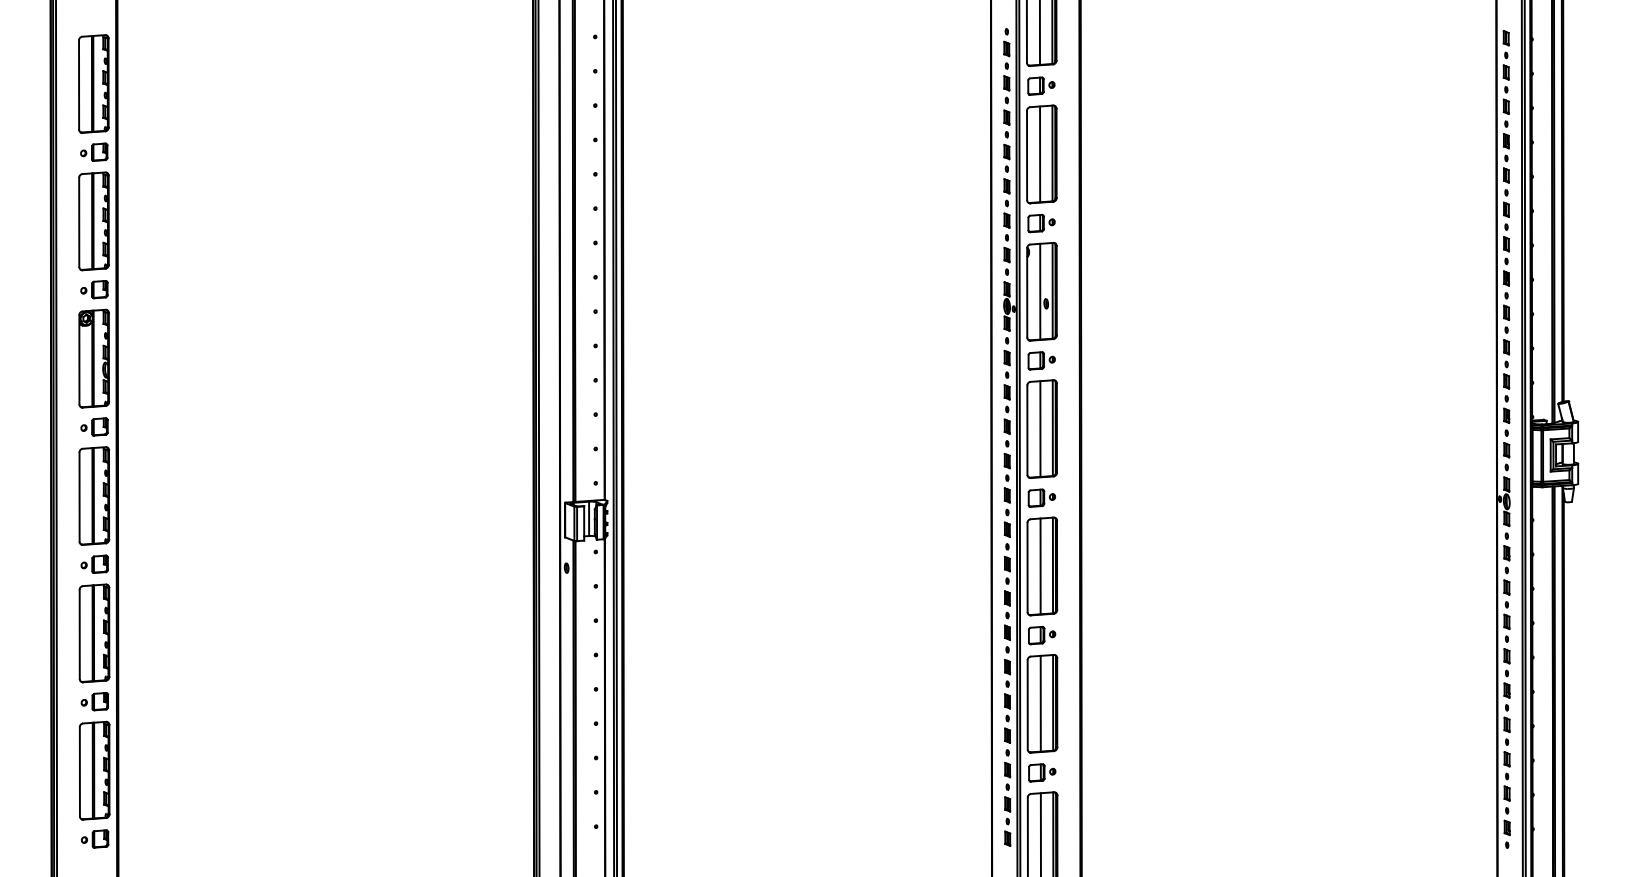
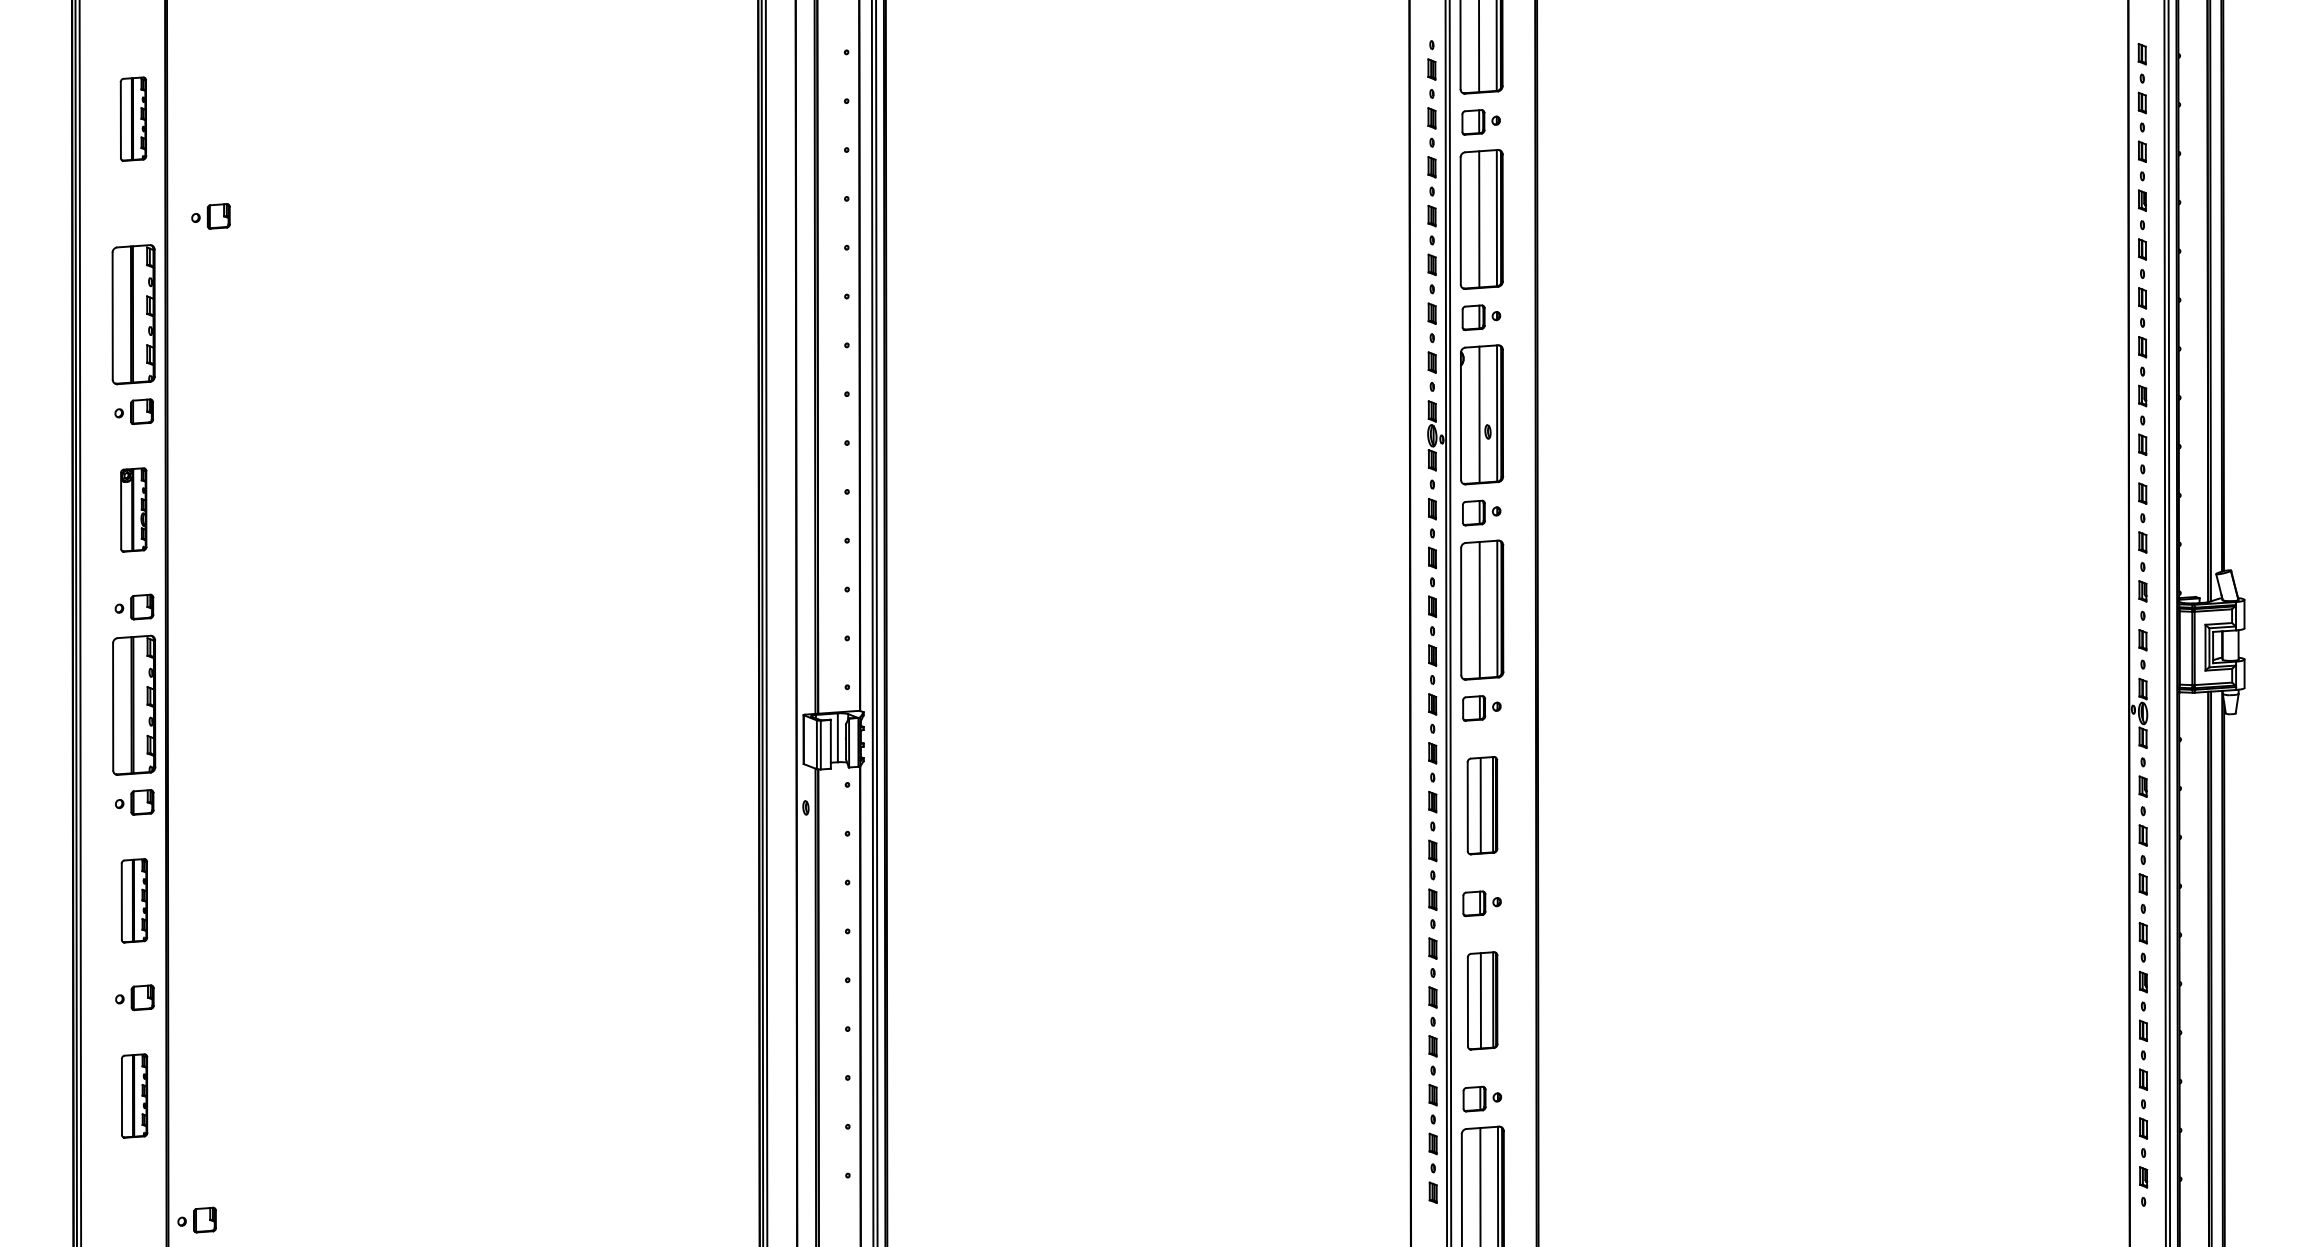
part: (93, 83) -> (133, 118), size x0.6
part: (93, 152) -> (210, 216), moved
part: (93, 358) -> (133, 509), size x0.6
part: (1042, 566) -> (1482, 805), size x0.7
part: (94, 633) -> (134, 900), size x0.6
part: (1042, 703) -> (1482, 1000), size x0.7
part: (94, 770) -> (134, 1095), size x0.6
part: (94, 838) -> (196, 1219), moved

